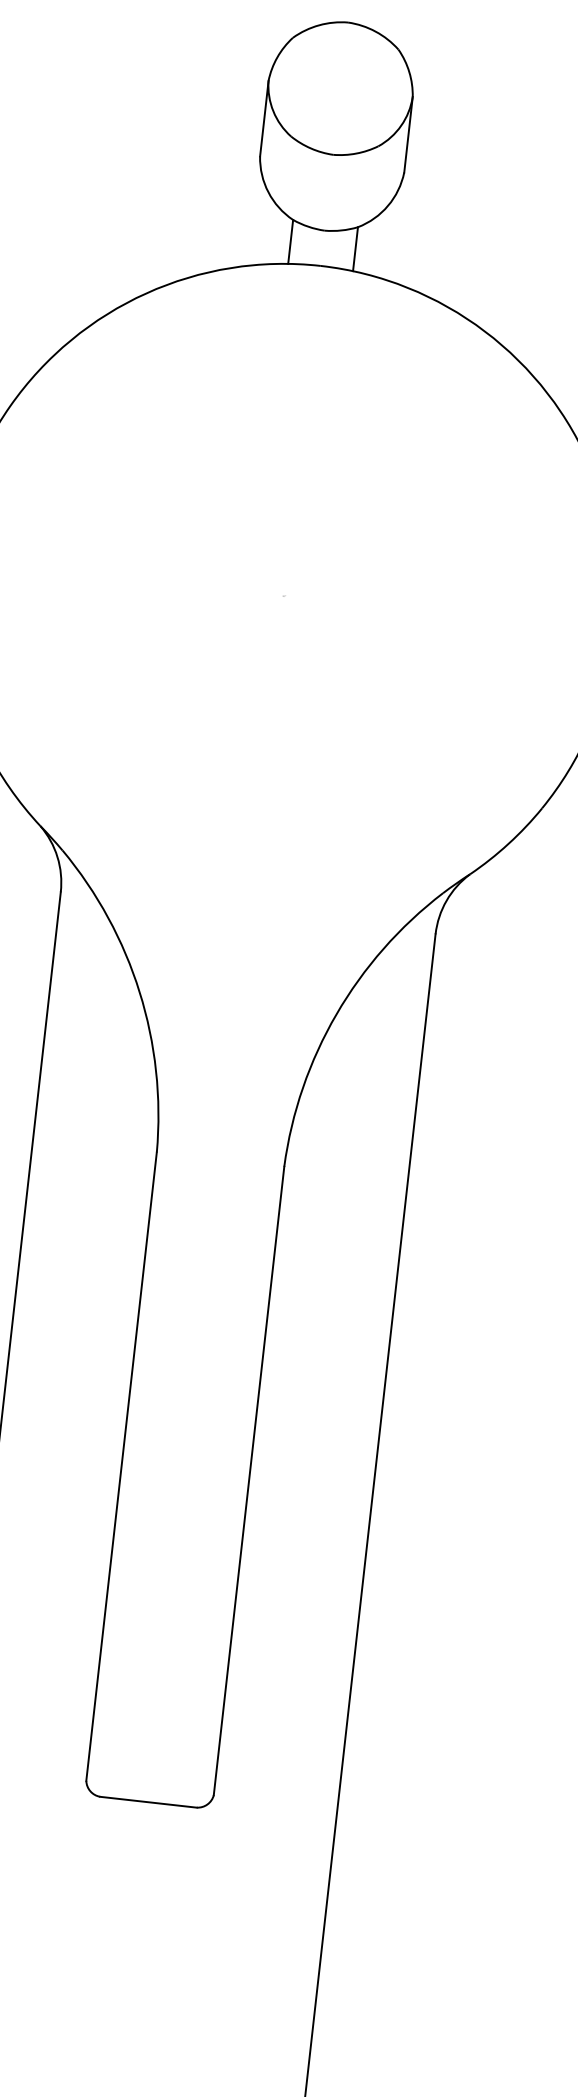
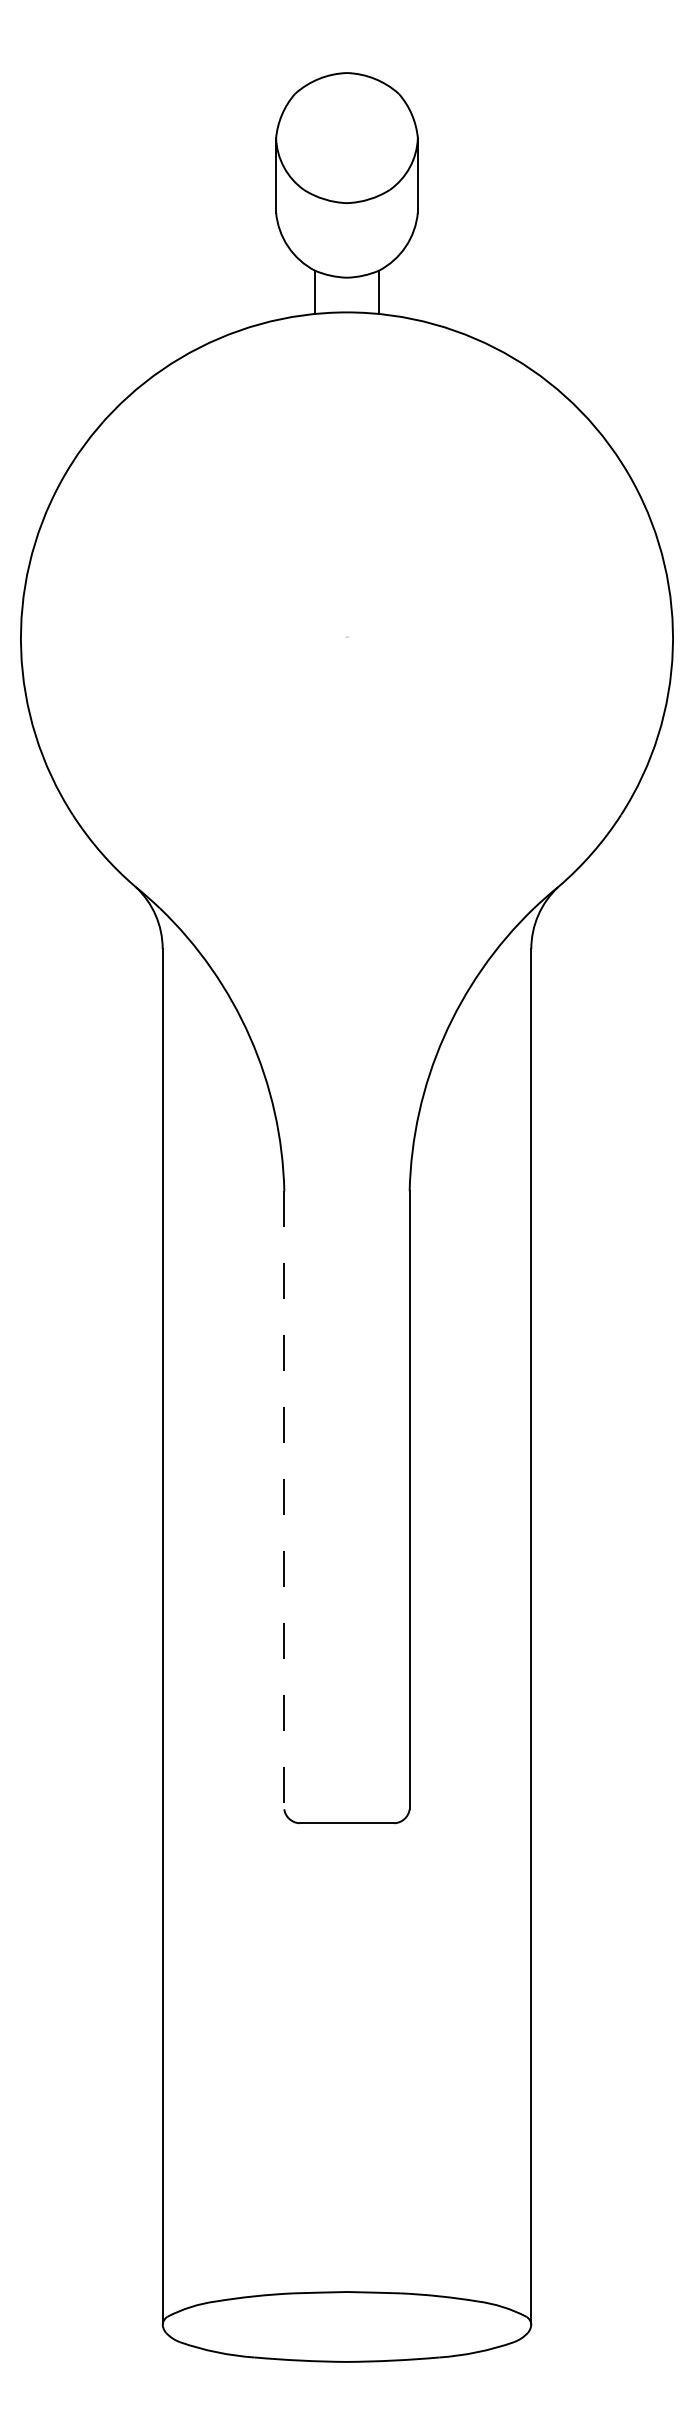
line: (121, 1466) -> (284, 1500), solid -> dashed

